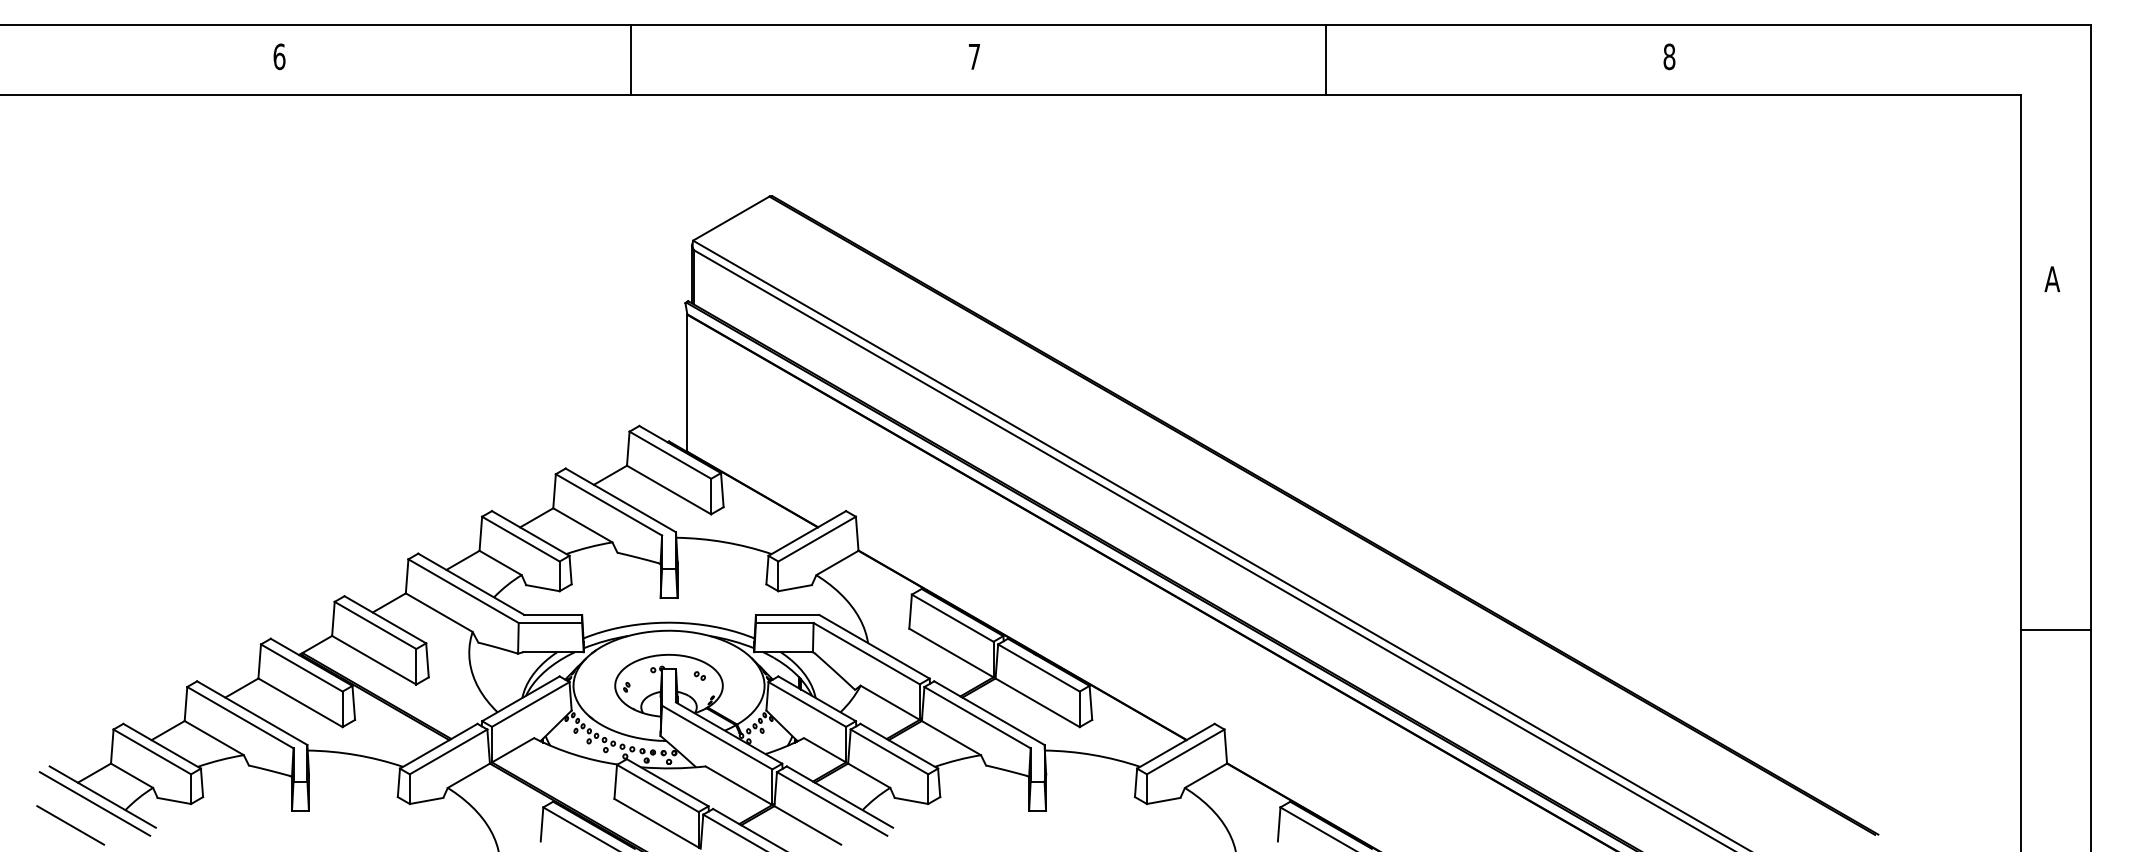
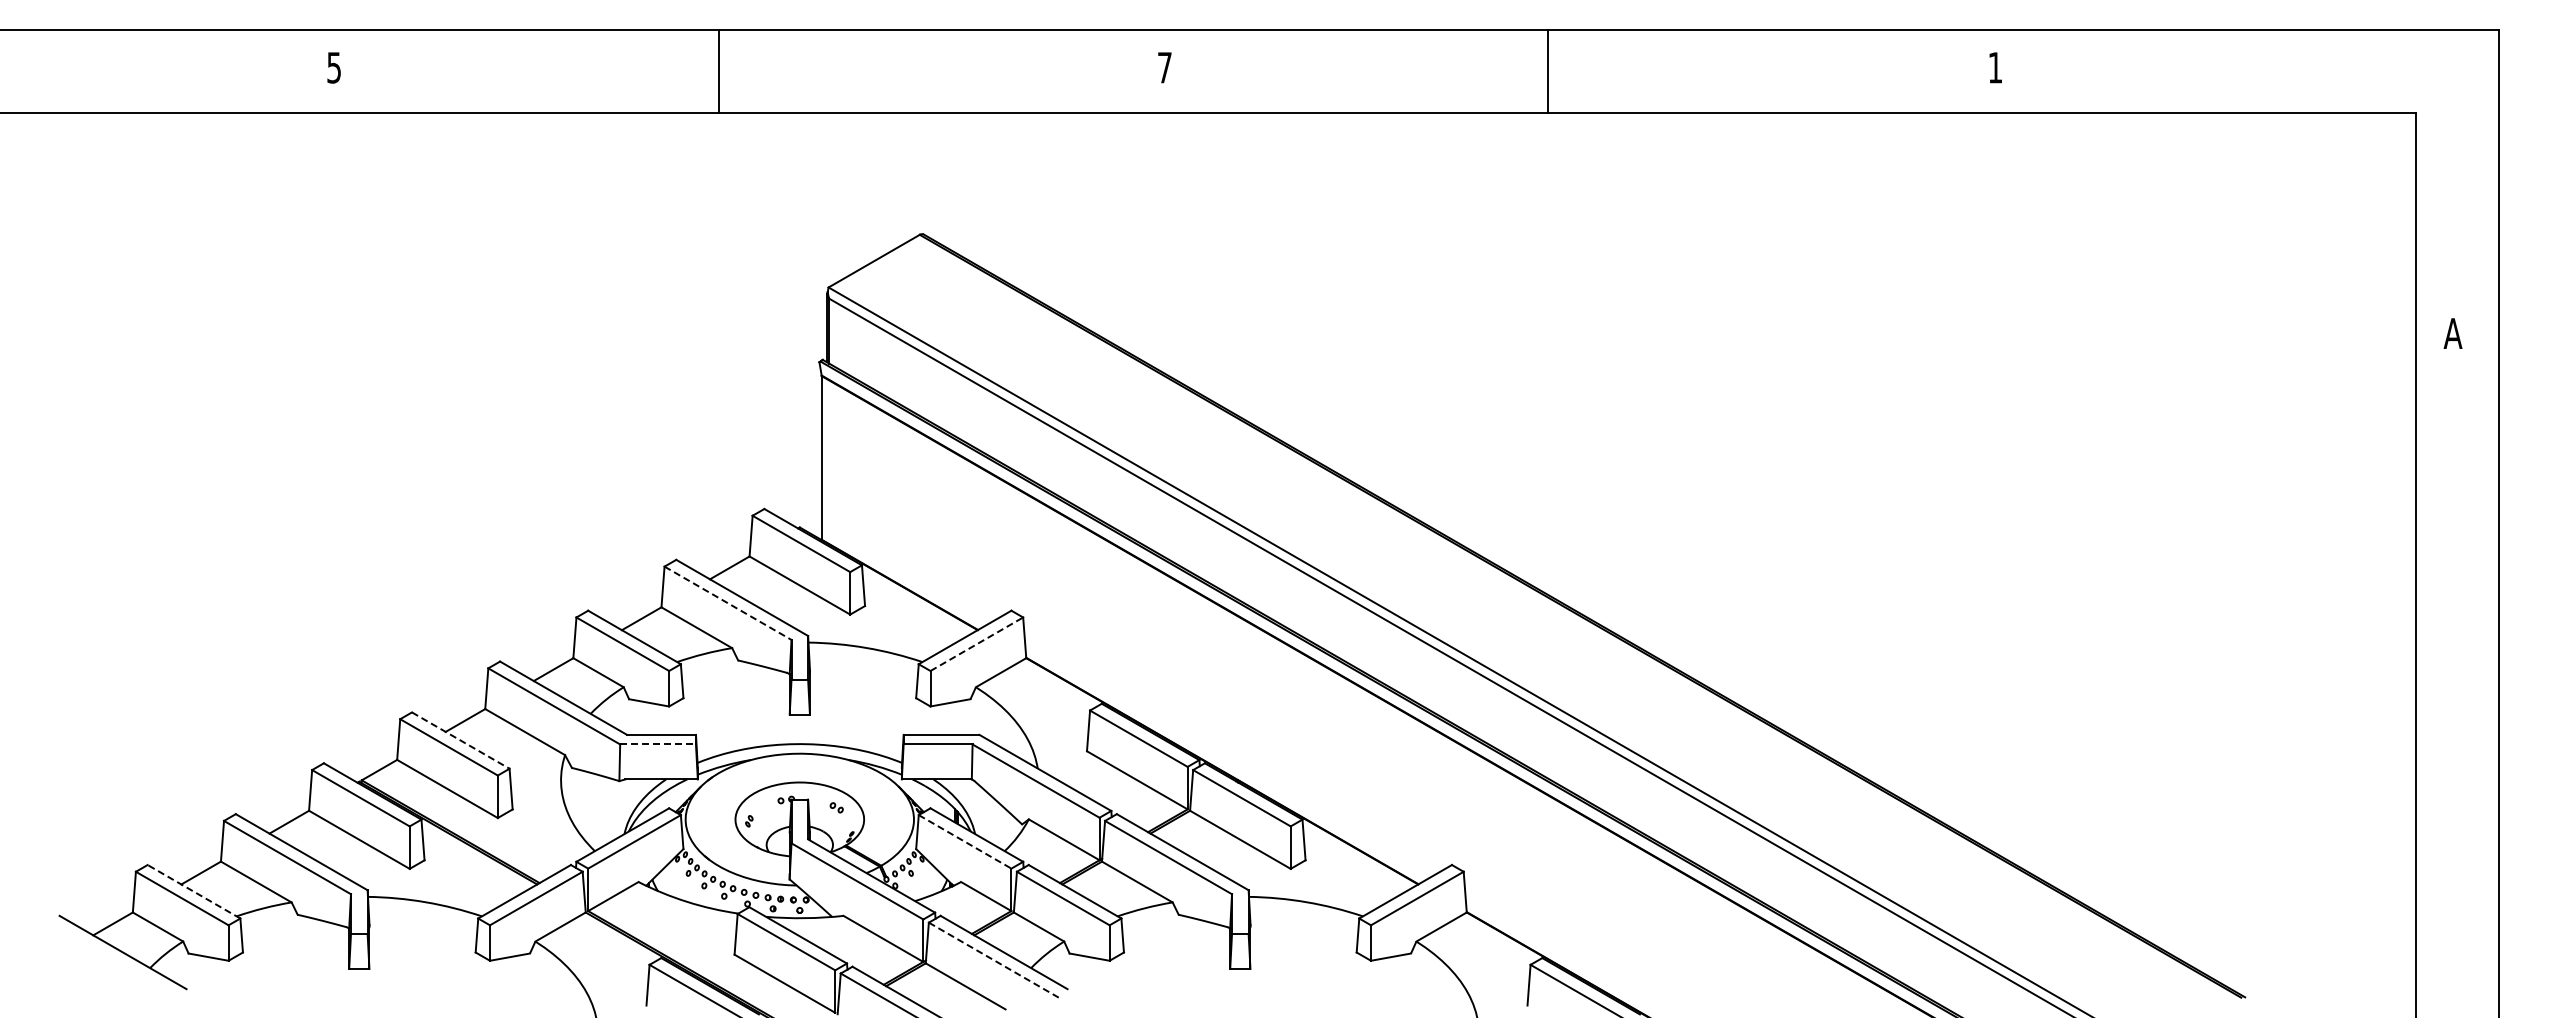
text: (279, 56) -> (334, 67), 6 -> 5
text: (1669, 56) -> (1995, 67), 8 -> 1
line: (631, 59) -> (719, 71), moved
line: (1326, 59) -> (1548, 71), moved
line: (609, 505) -> (728, 603), solid -> dashed
line: (816, 539) -> (976, 644), solid -> dashed
line: (385, 619) -> (461, 740), solid -> dashed
line: (550, 623) -> (658, 744), solid -> dashed
line: (2055, 629) -> (2456, 752), removed
line: (807, 704) -> (965, 841), solid -> dashed
line: (162, 746) -> (194, 891), solid -> dashed
line: (94, 803) -> (113, 960), removed
line: (832, 803) -> (995, 960), solid -> dashed
line: (70, 825) -> (84, 986), removed

